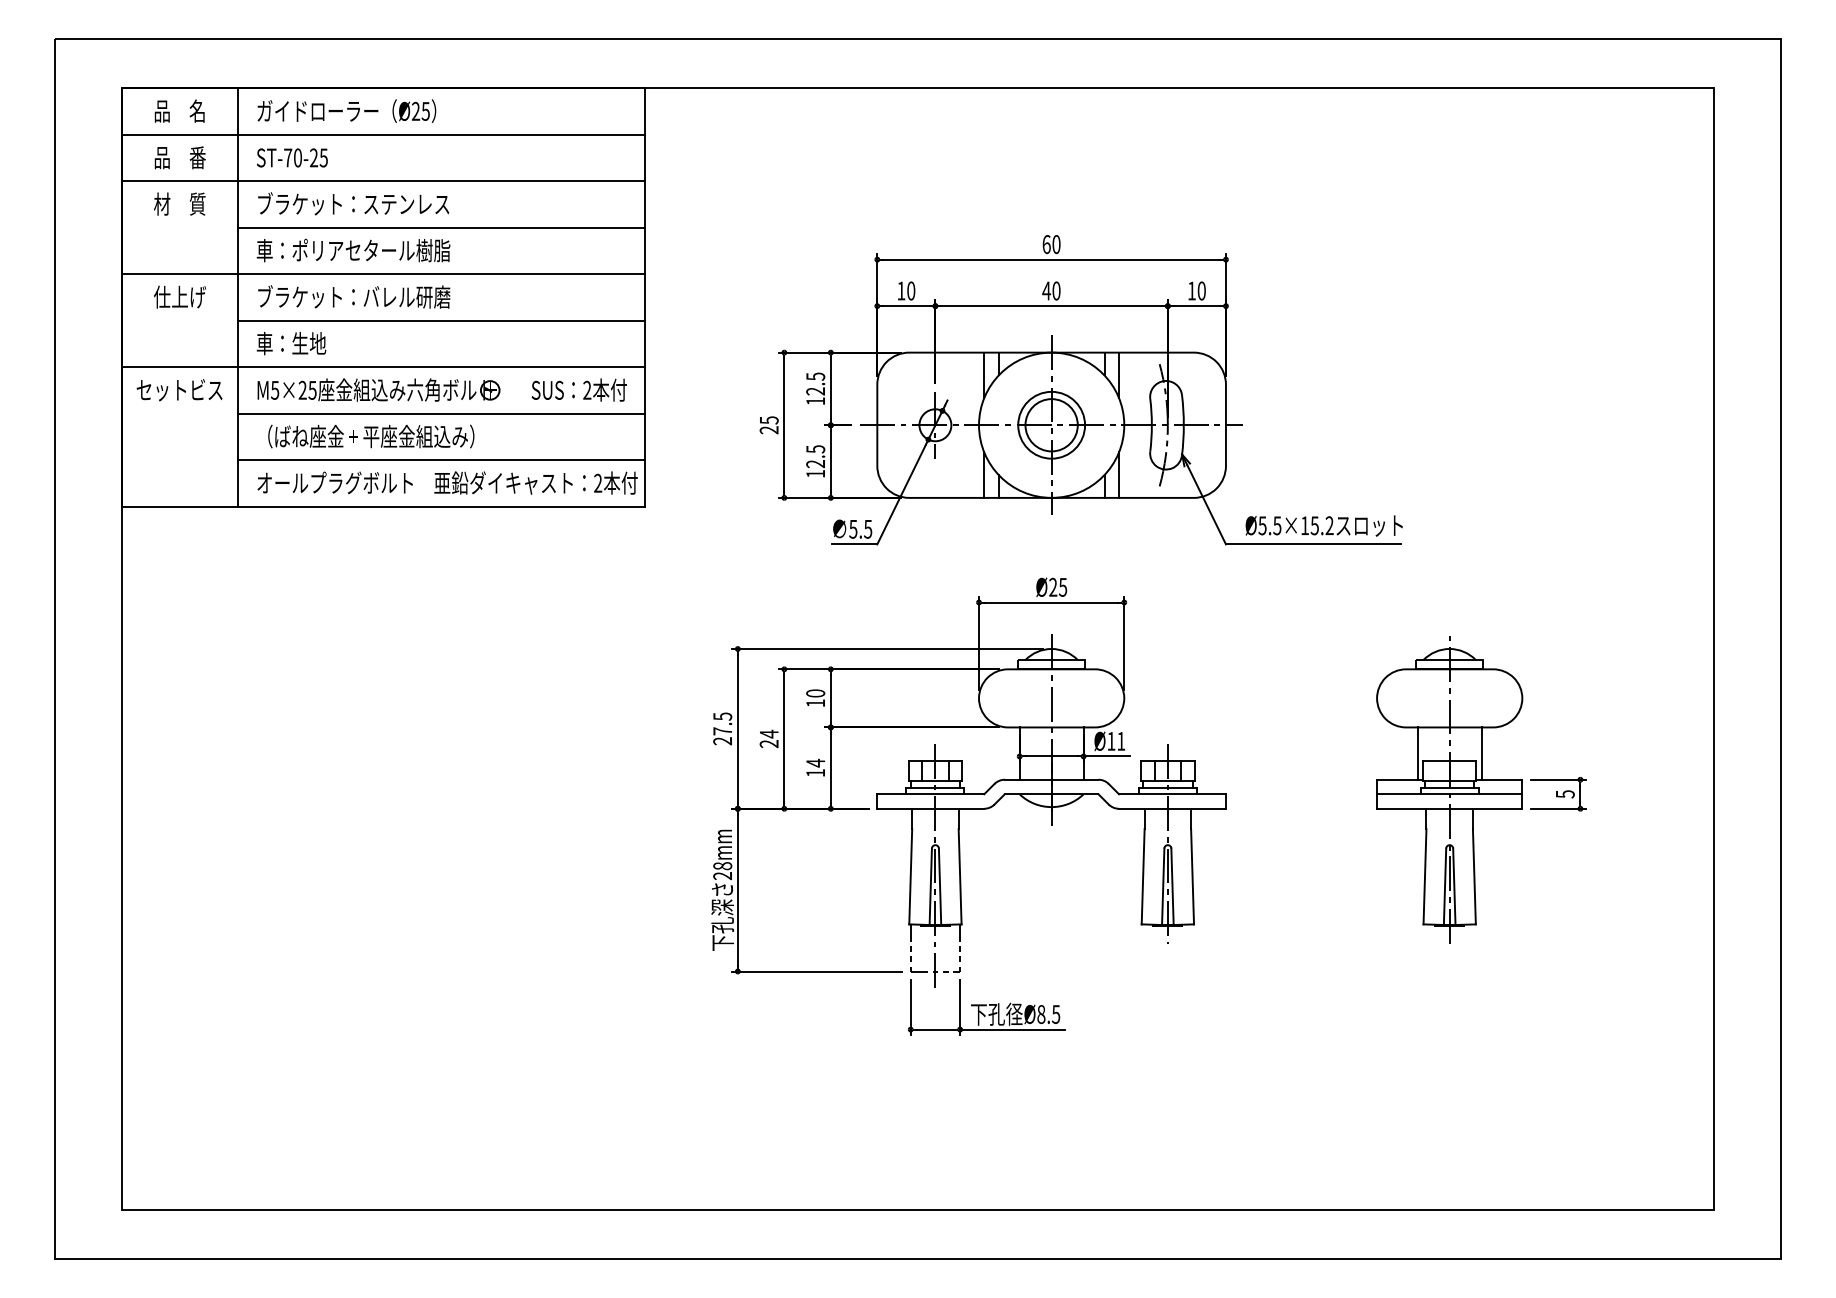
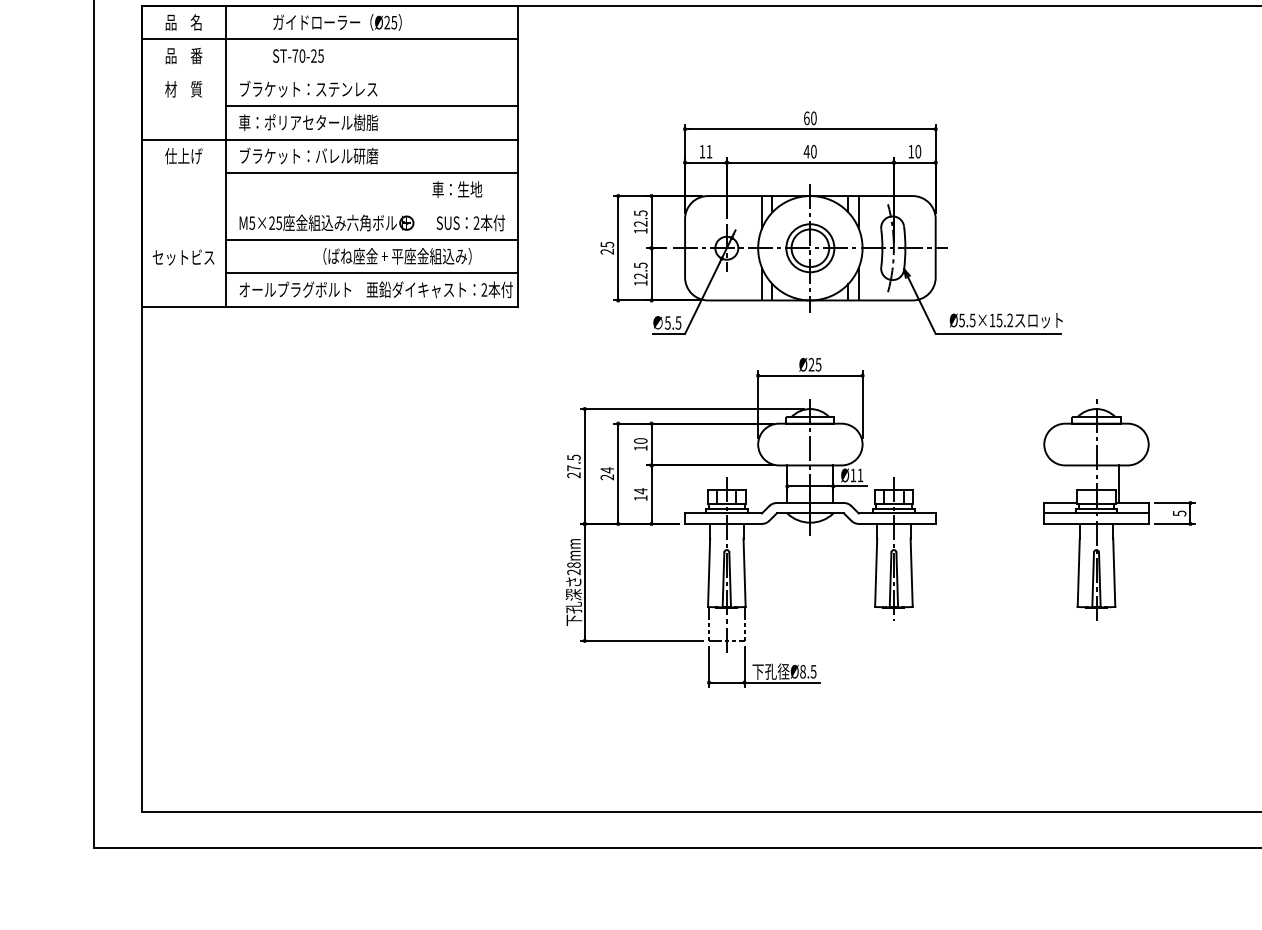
text: (346, 110) -> (337, 21), moved
text: (292, 157) -> (298, 55), moved
line: (382, 181) -> (329, 73), removed
text: (911, 290) -> (709, 151), 10 -> 11
text: (291, 343) -> (457, 189), moved
line: (382, 367) -> (329, 206), removed
text: (179, 390) -> (183, 257), moved
text: (371, 436) -> (397, 256), moved
line: (1417, 753) -> (1073, 484), removed

